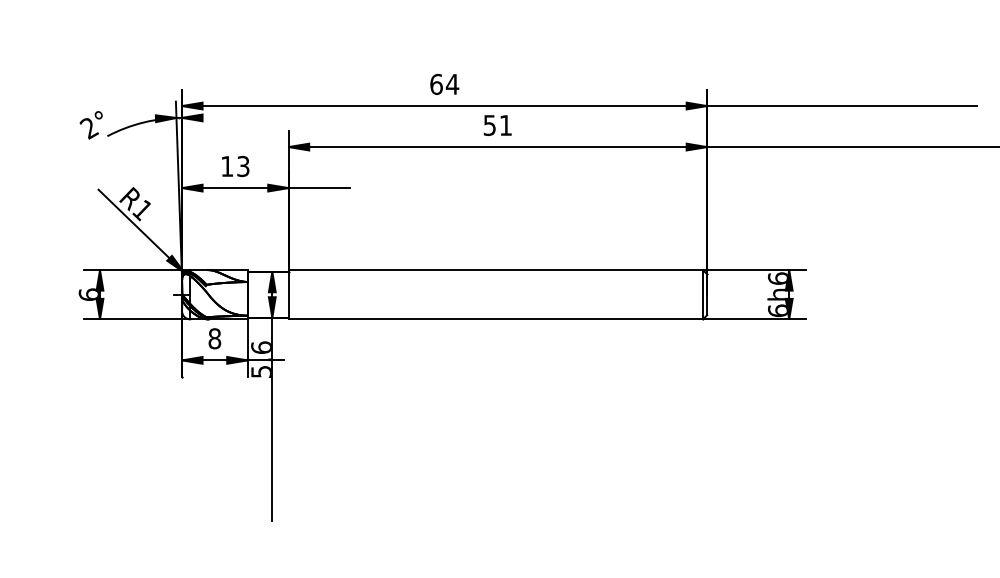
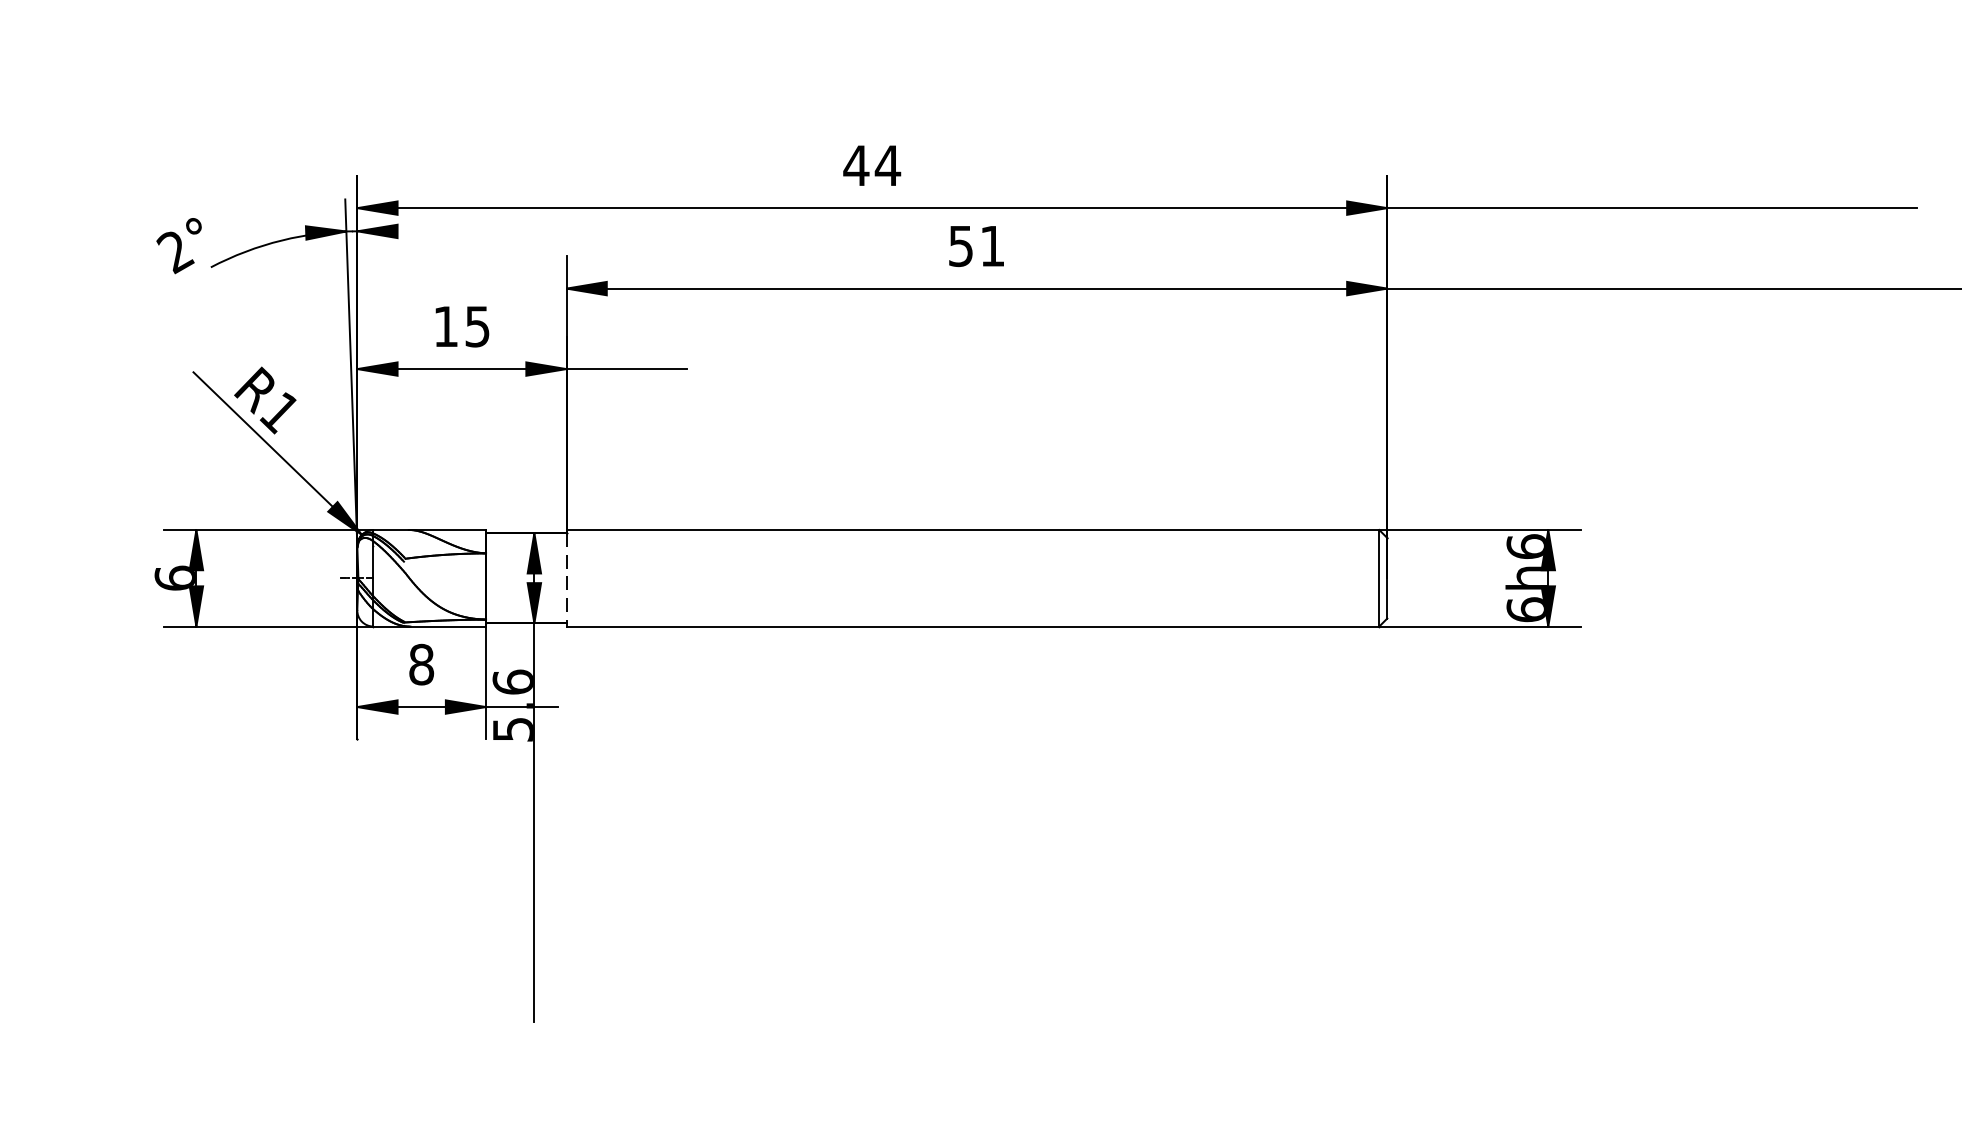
text: (436, 83) -> (856, 163), 64 -> 44
text: (243, 165) -> (477, 324), 13 -> 15
line: (288, 294) -> (566, 577), solid -> dashed

